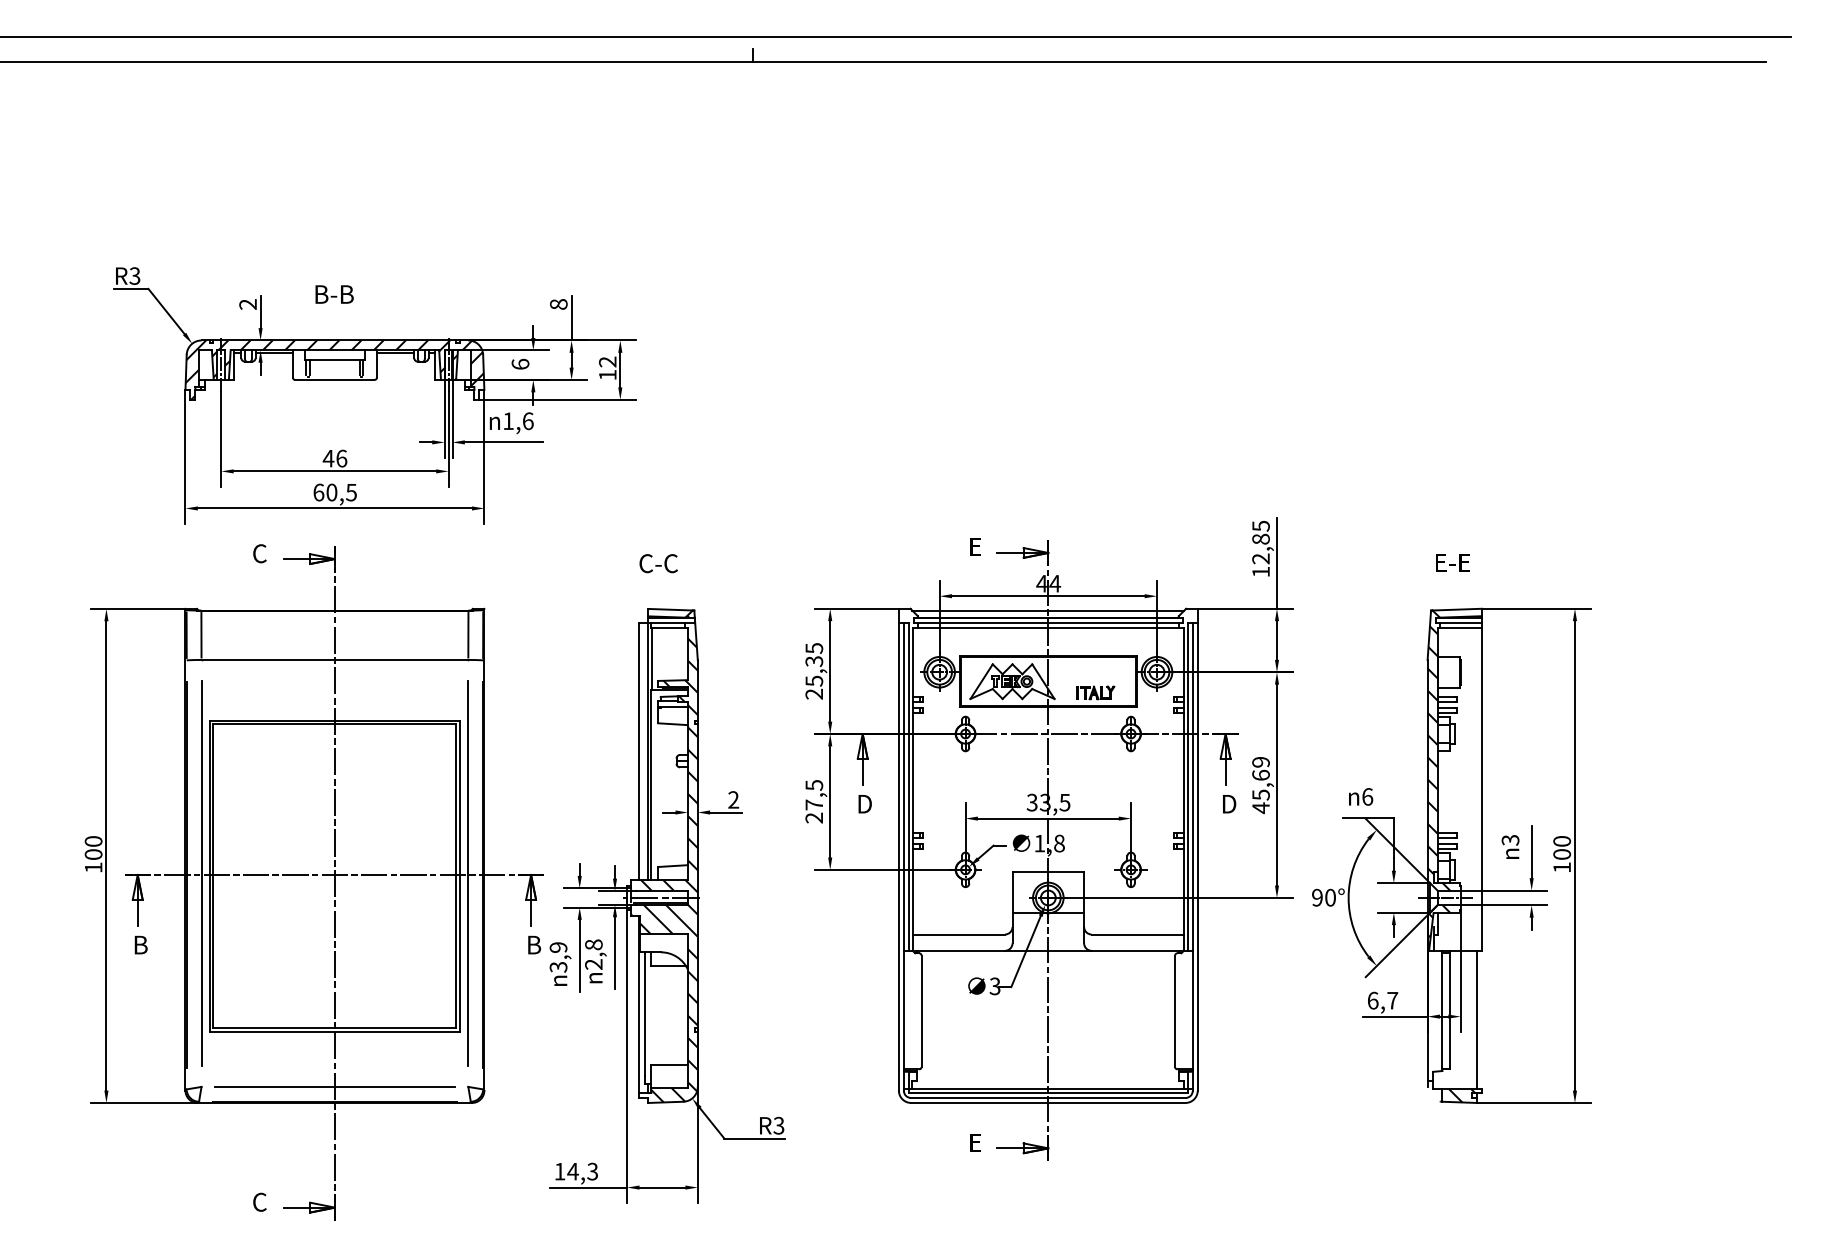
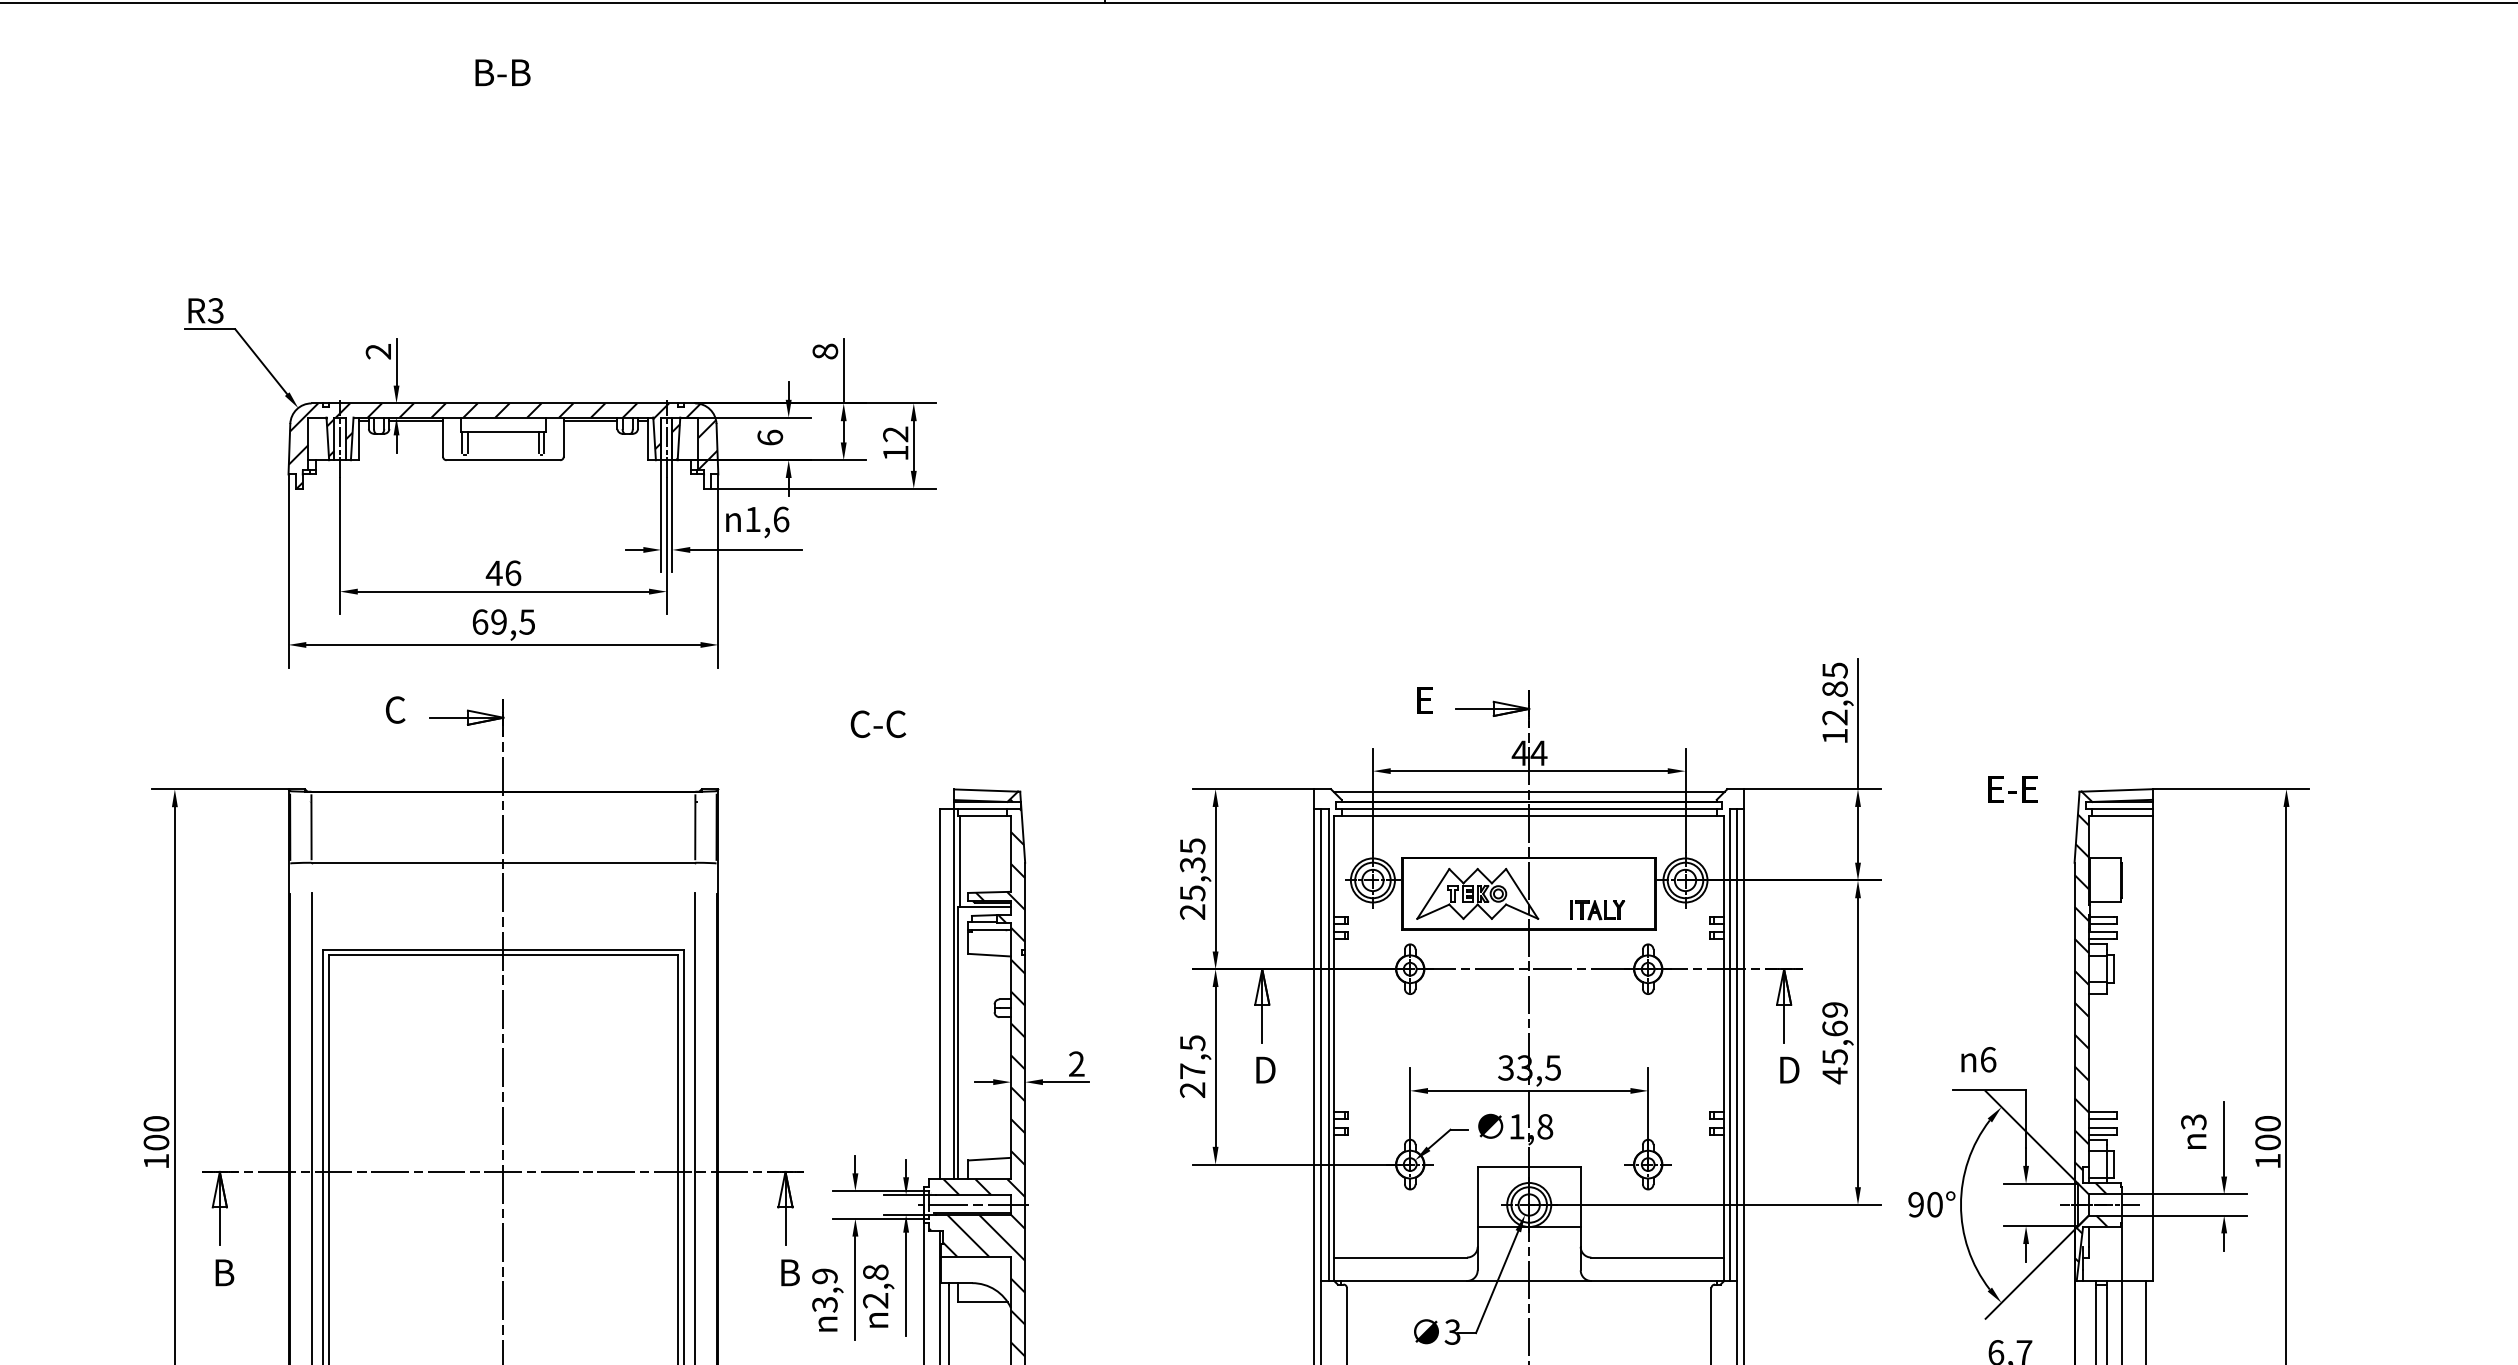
text: (334, 294) -> (502, 72), moved
text: (331, 492) -> (498, 621), 60,5 -> 69,5
text: (1452, 562) -> (2012, 788), moved
text: (658, 563) -> (878, 724), moved

